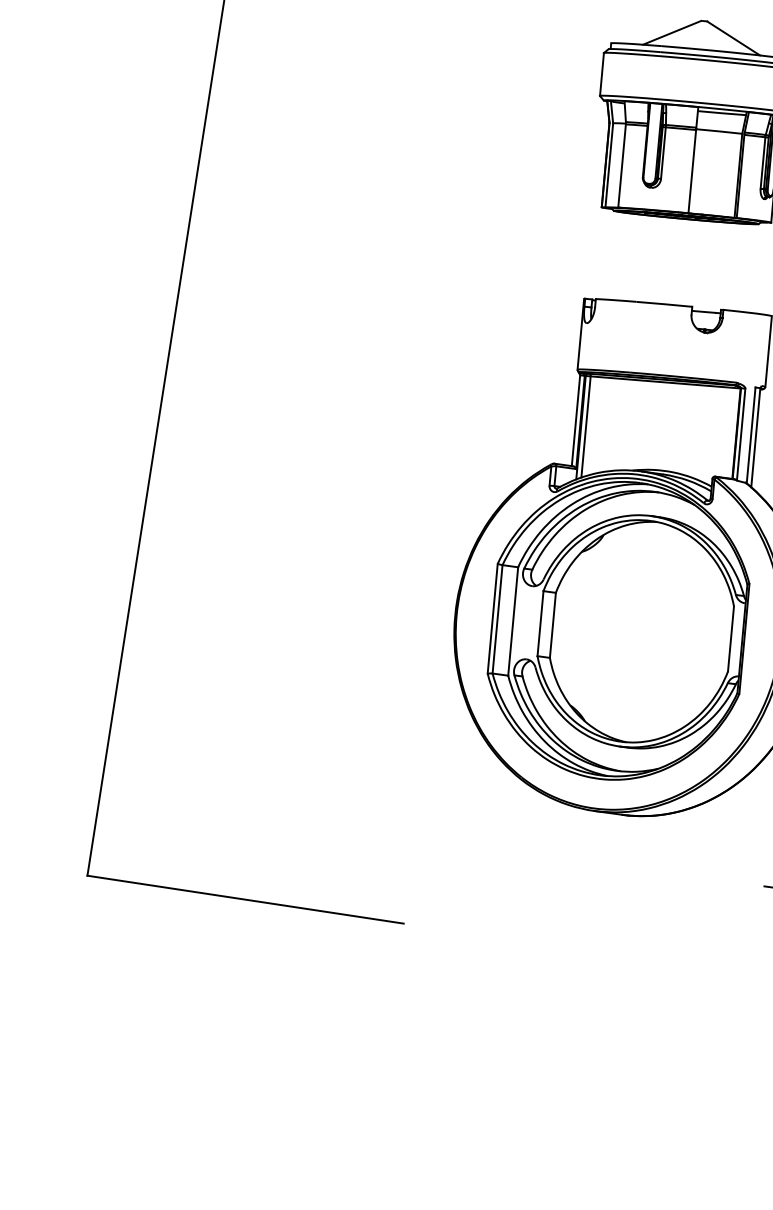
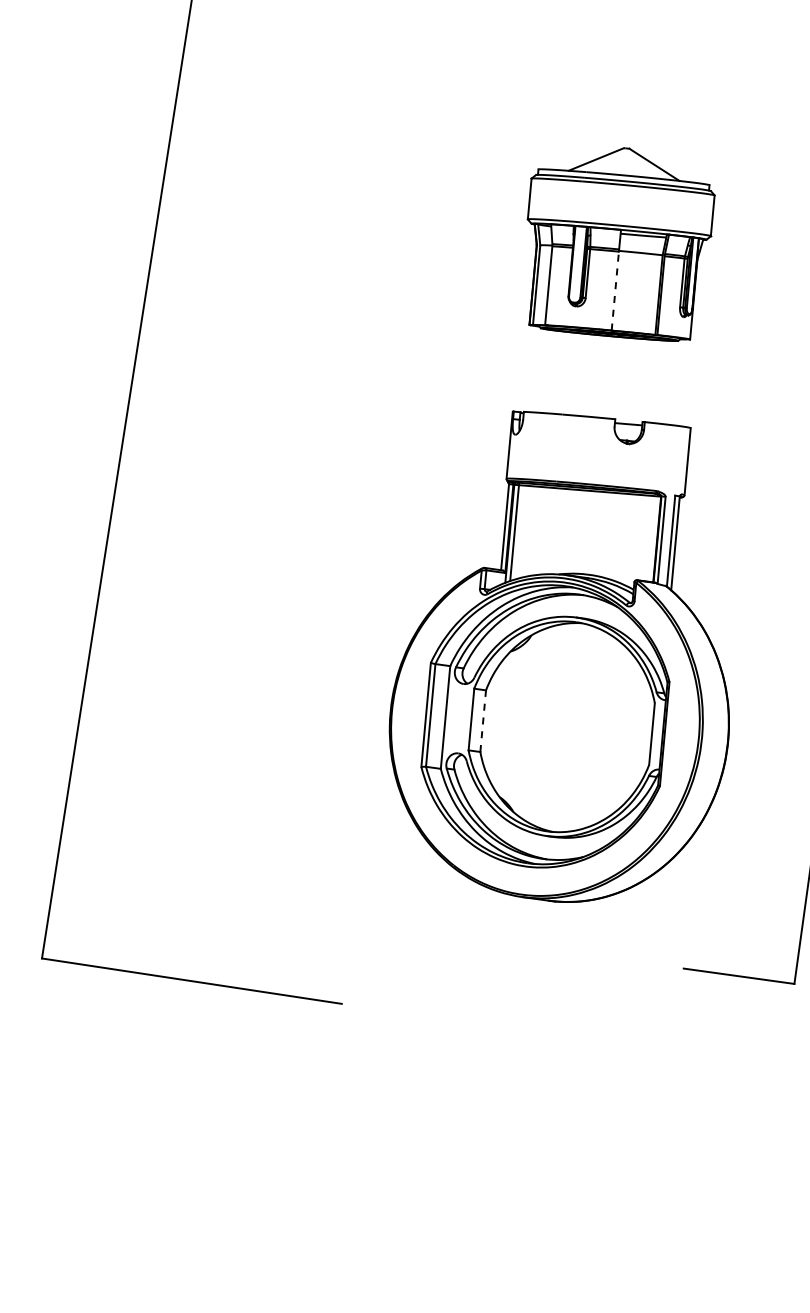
line: (692, 172) -> (615, 291), solid -> dashed
line: (553, 625) -> (483, 721), solid -> dashed

